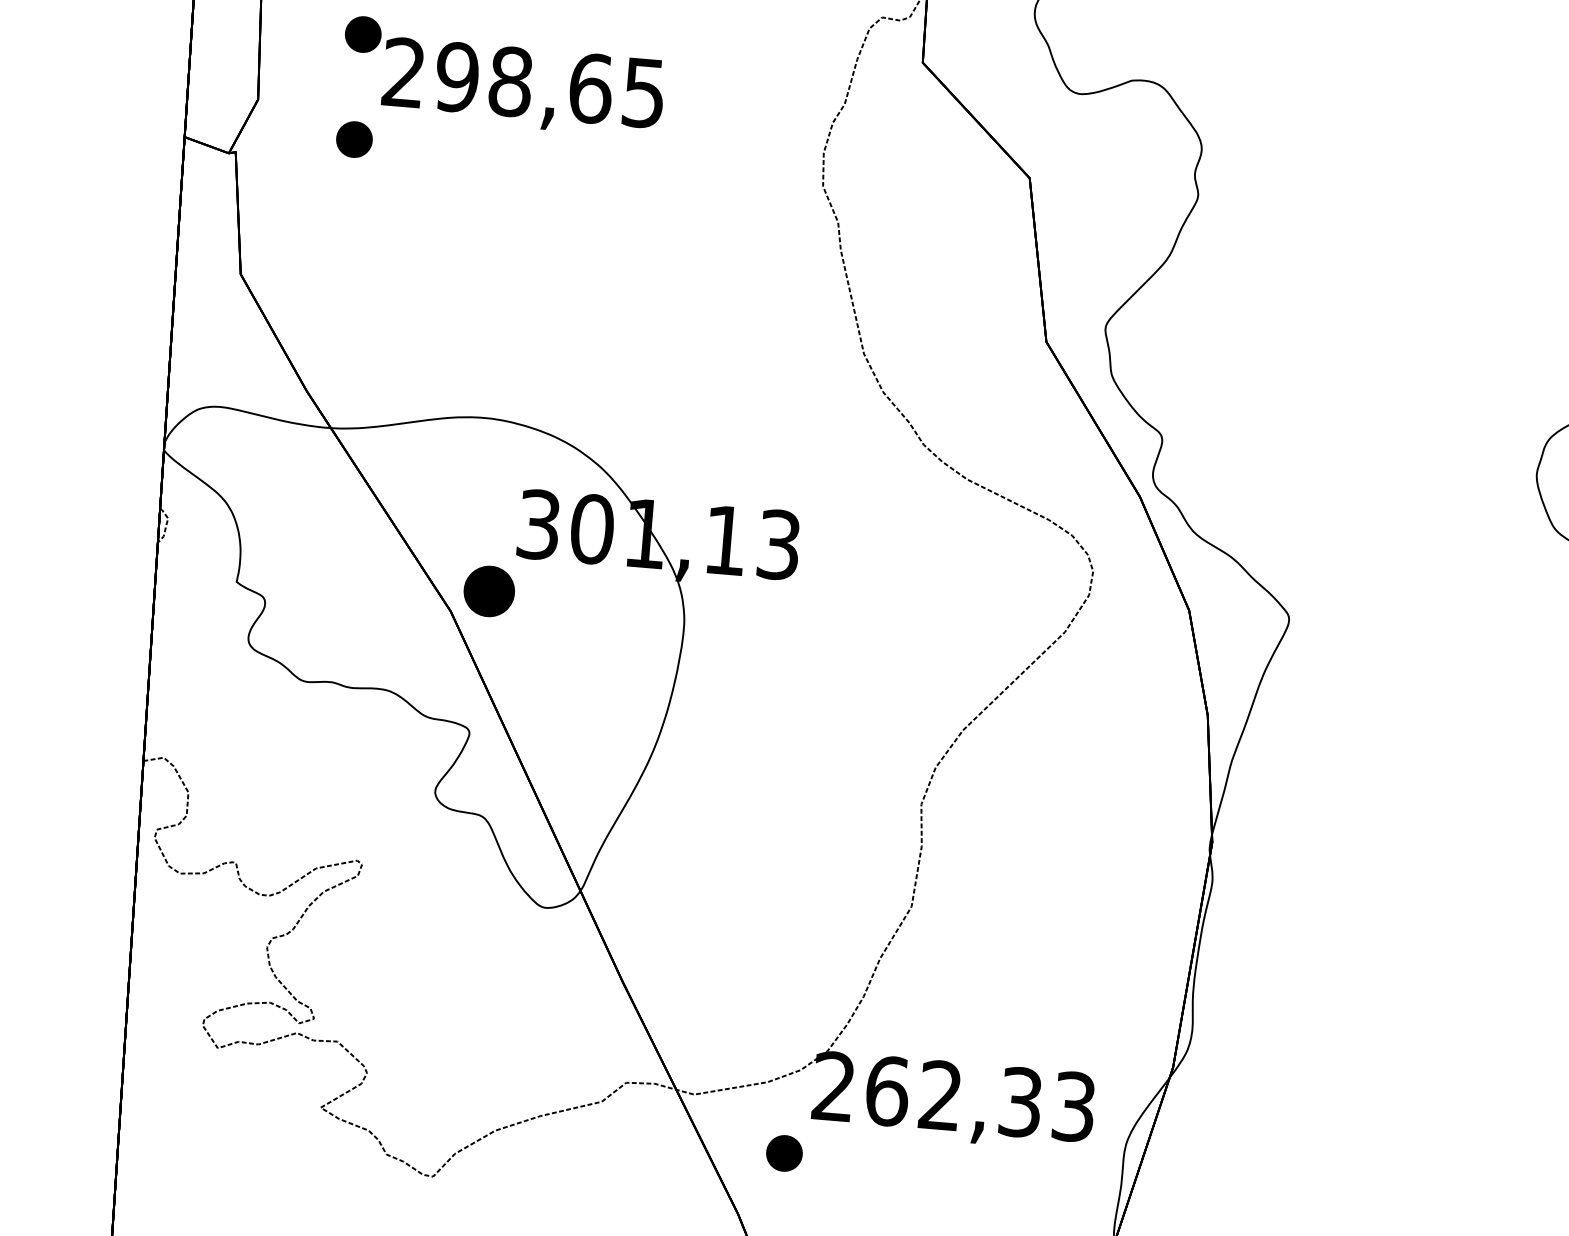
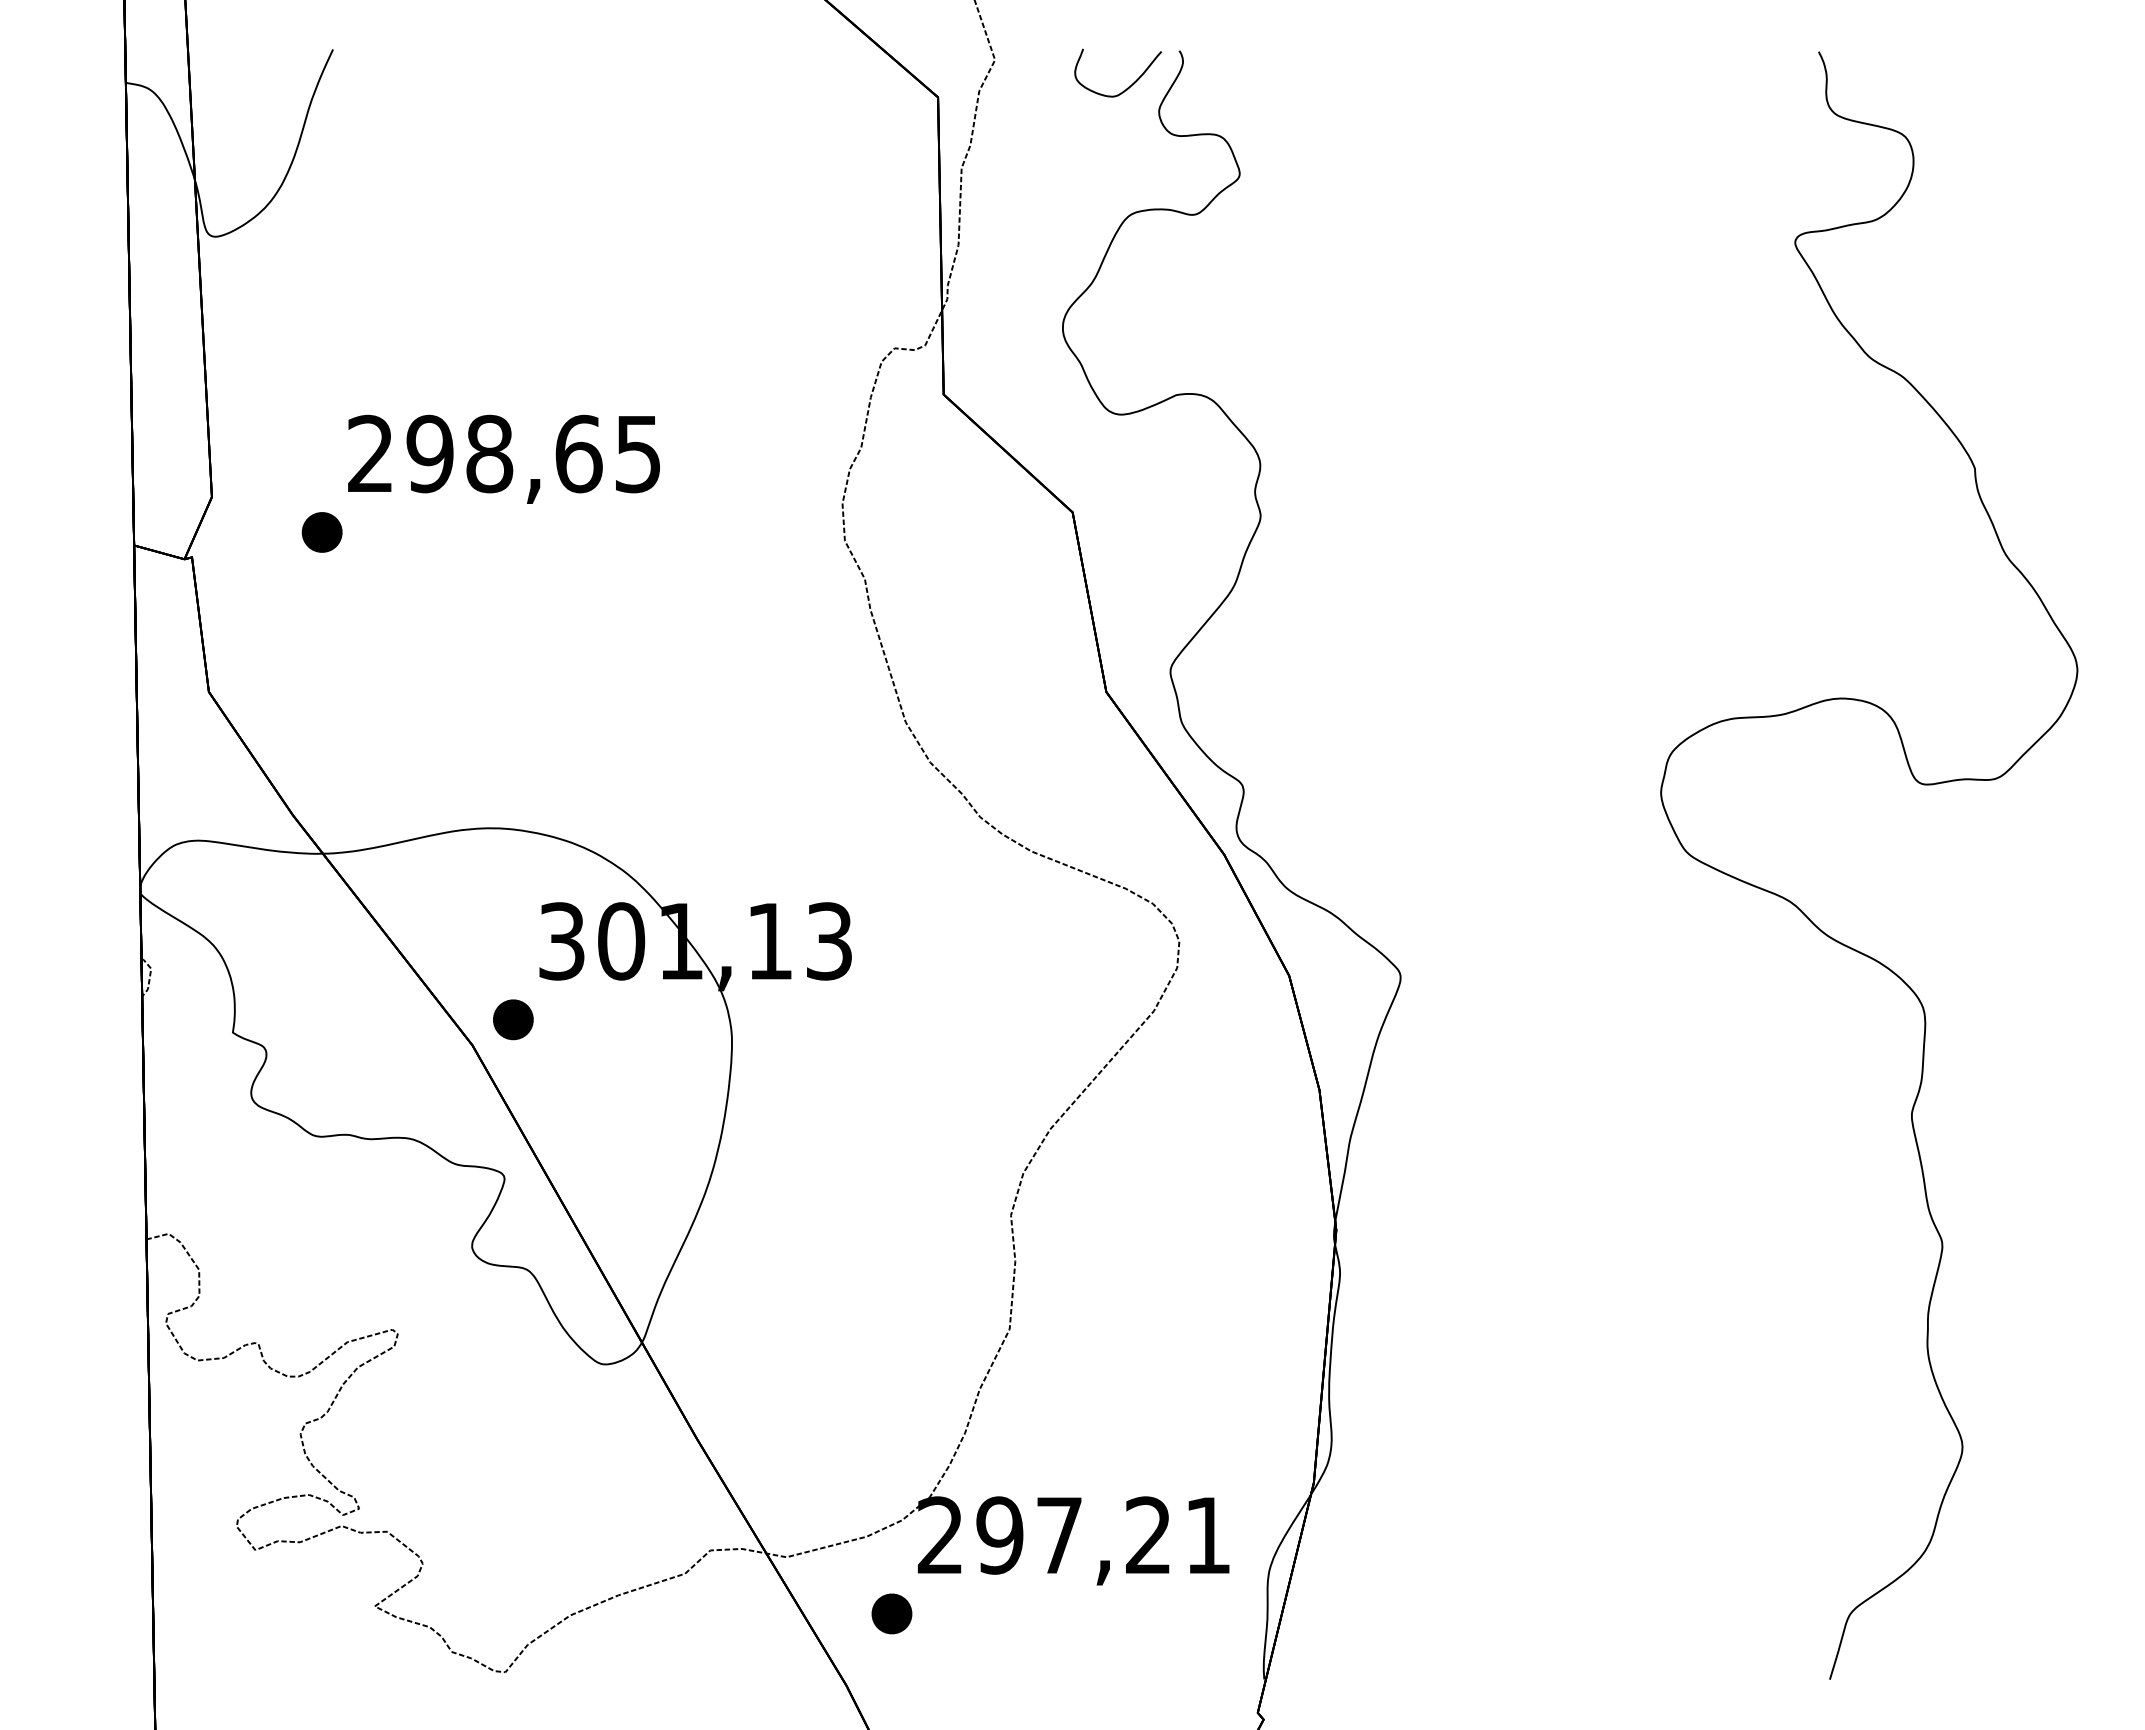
part: (362, 34) -> (321, 415), removed
part: (489, 591) -> (513, 1019), size x0.71
text: (980, 1098) -> (1103, 1535), 262,33 -> 297,21

